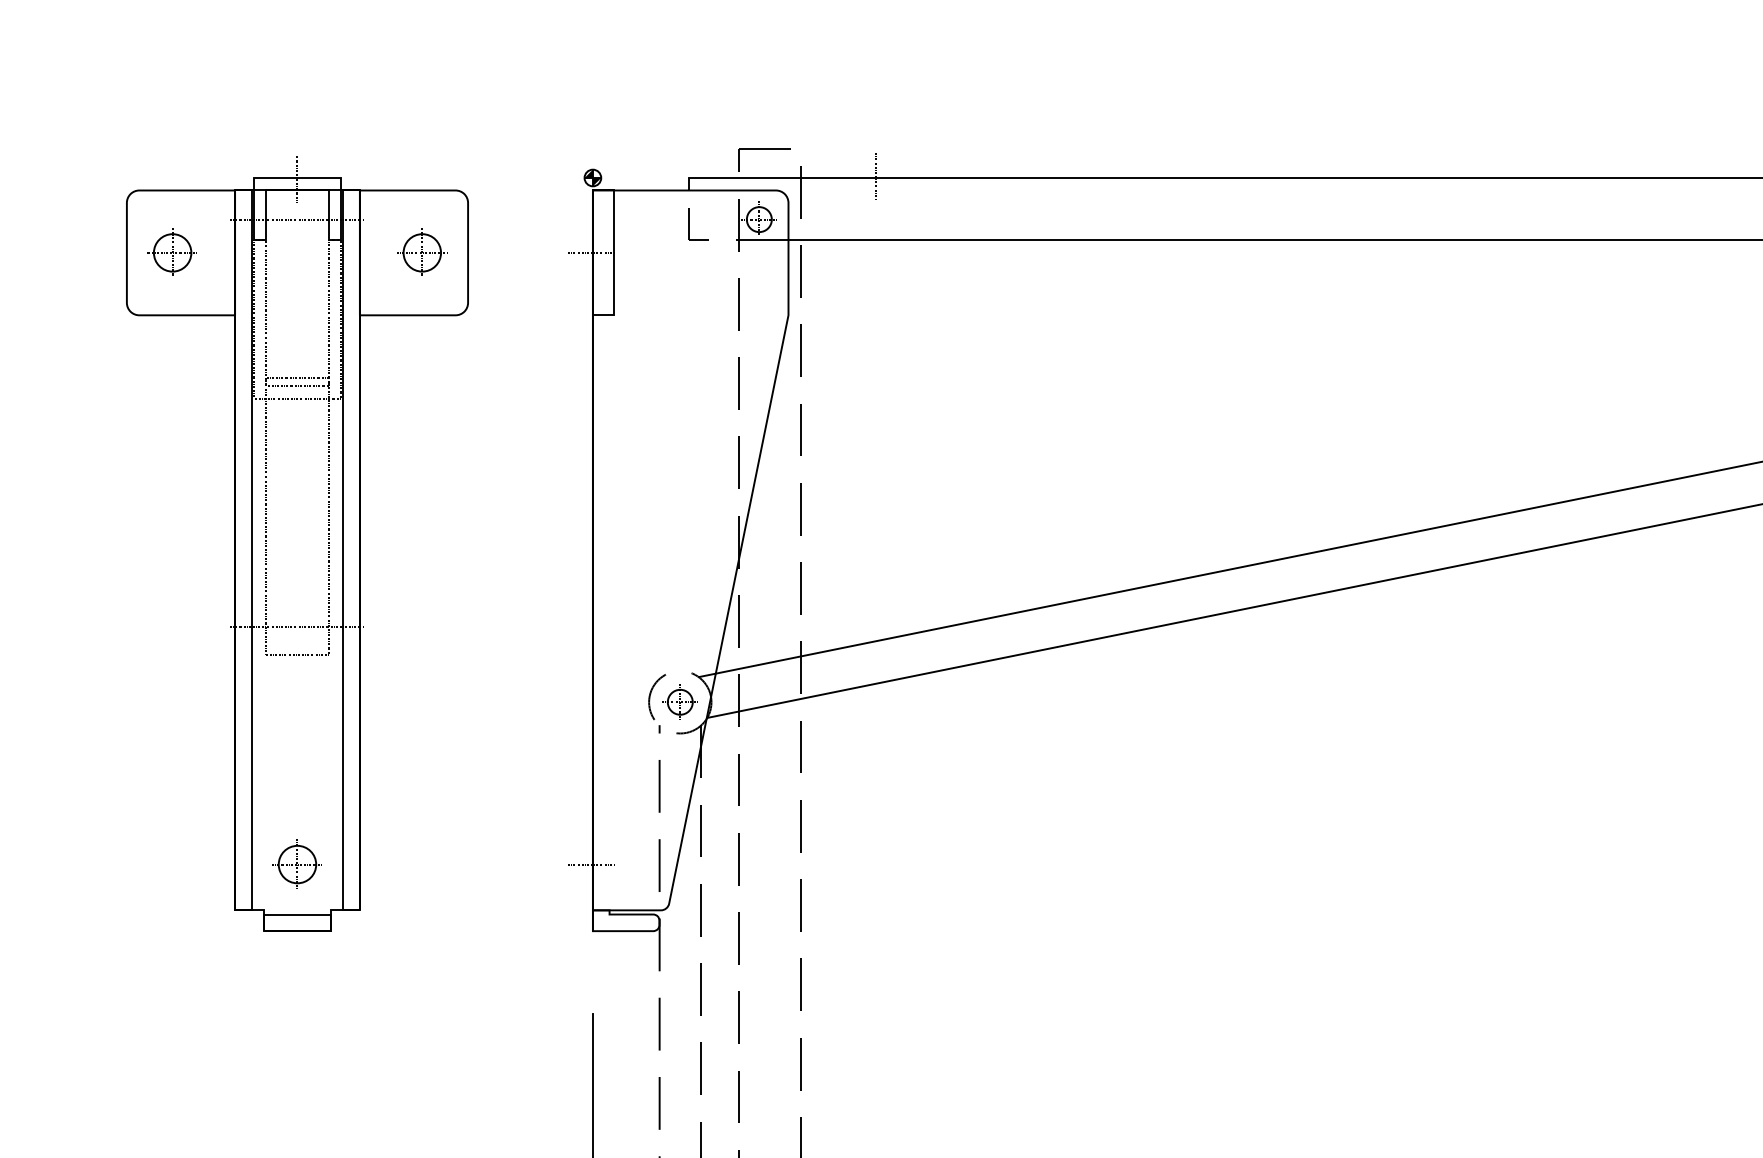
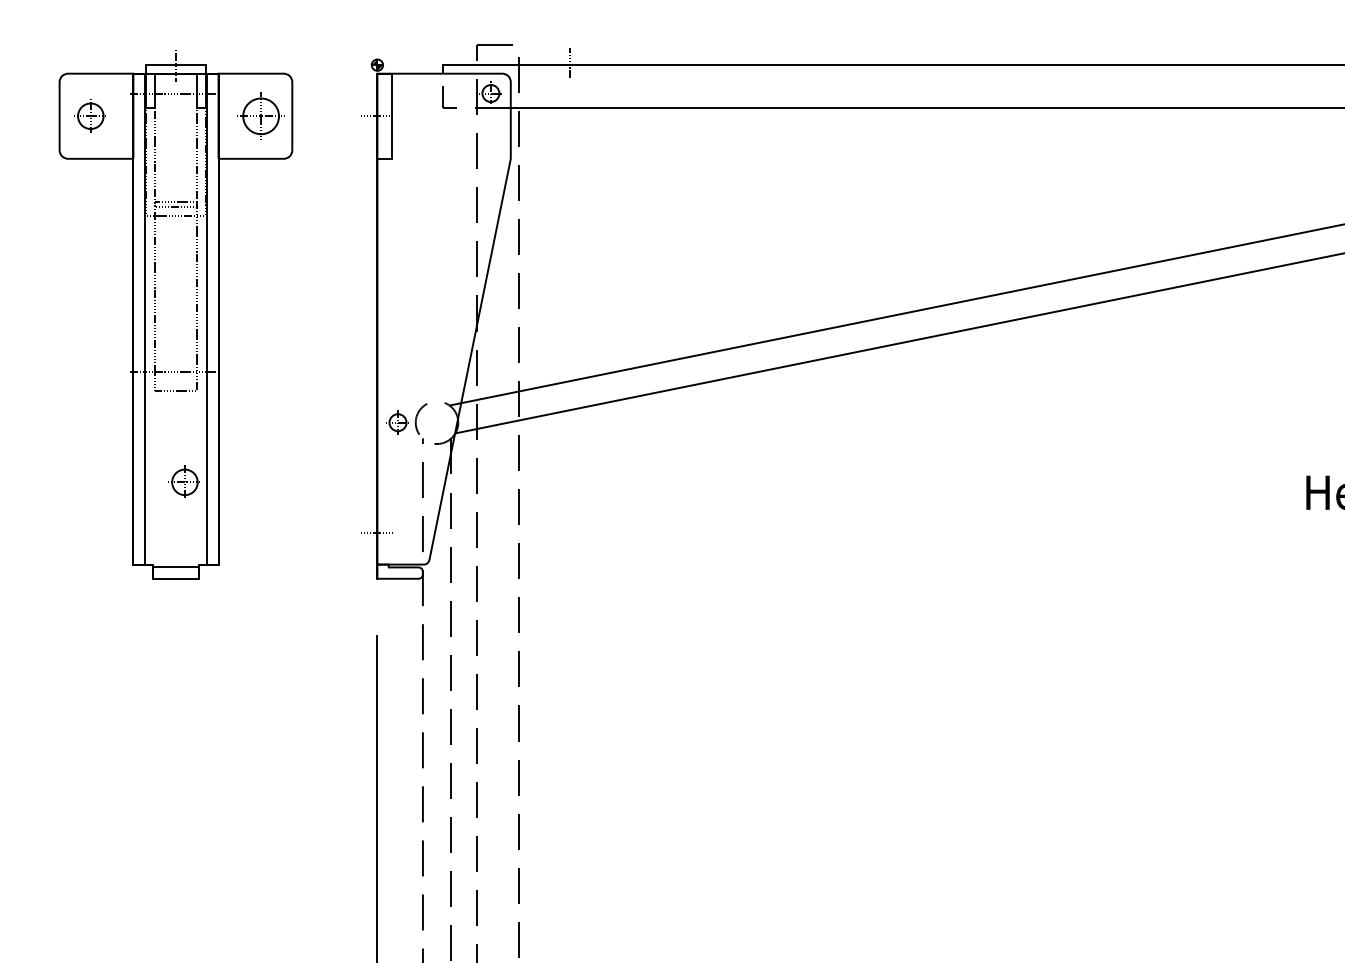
part: (421, 251) -> (260, 115), size x1.4
part: (679, 701) -> (397, 422), moved
part: (295, 863) -> (183, 481), moved

